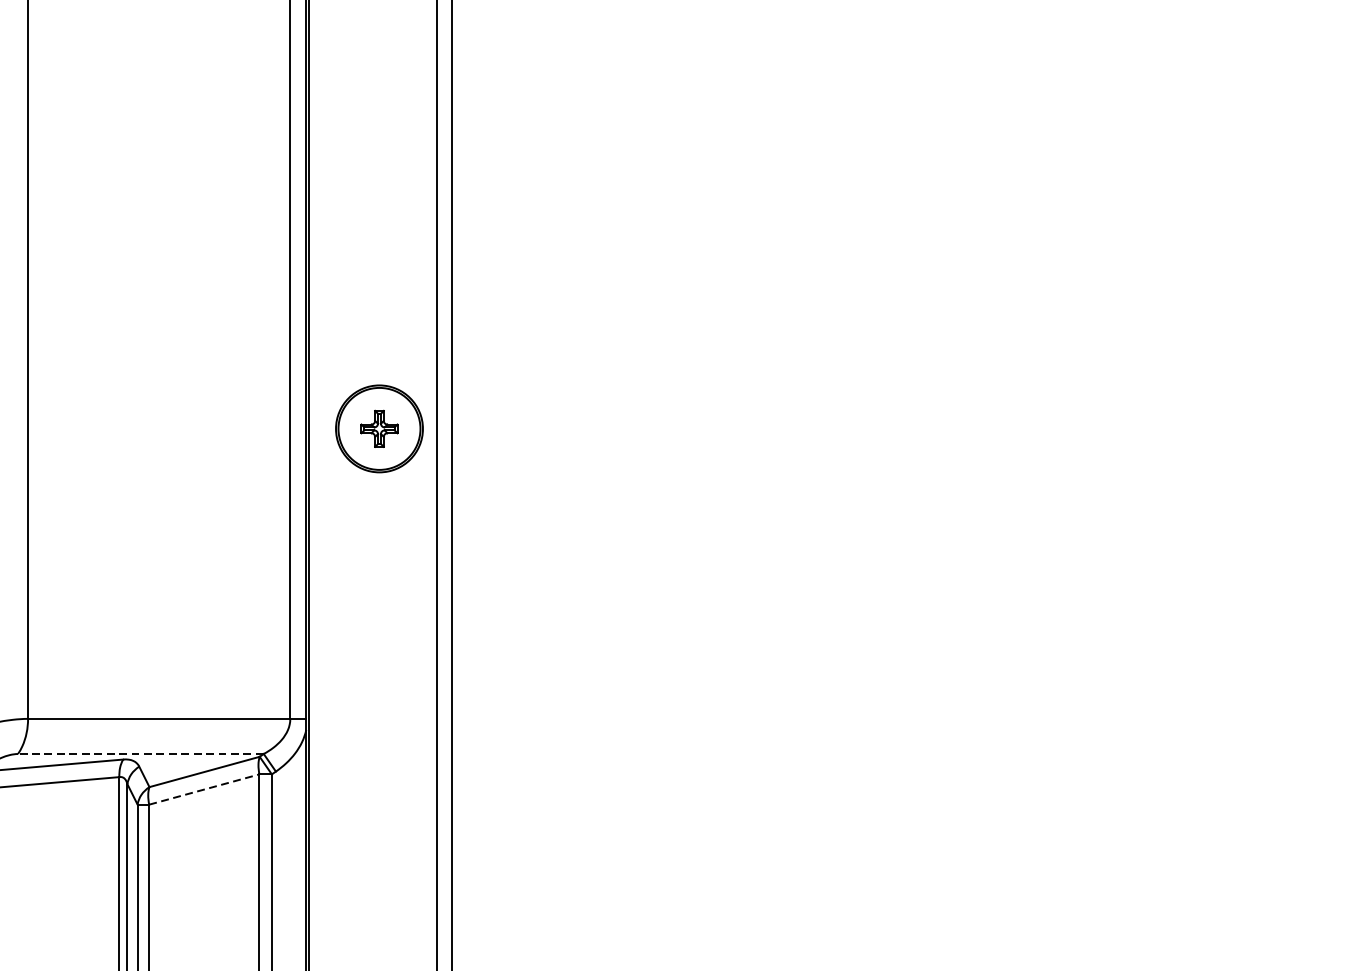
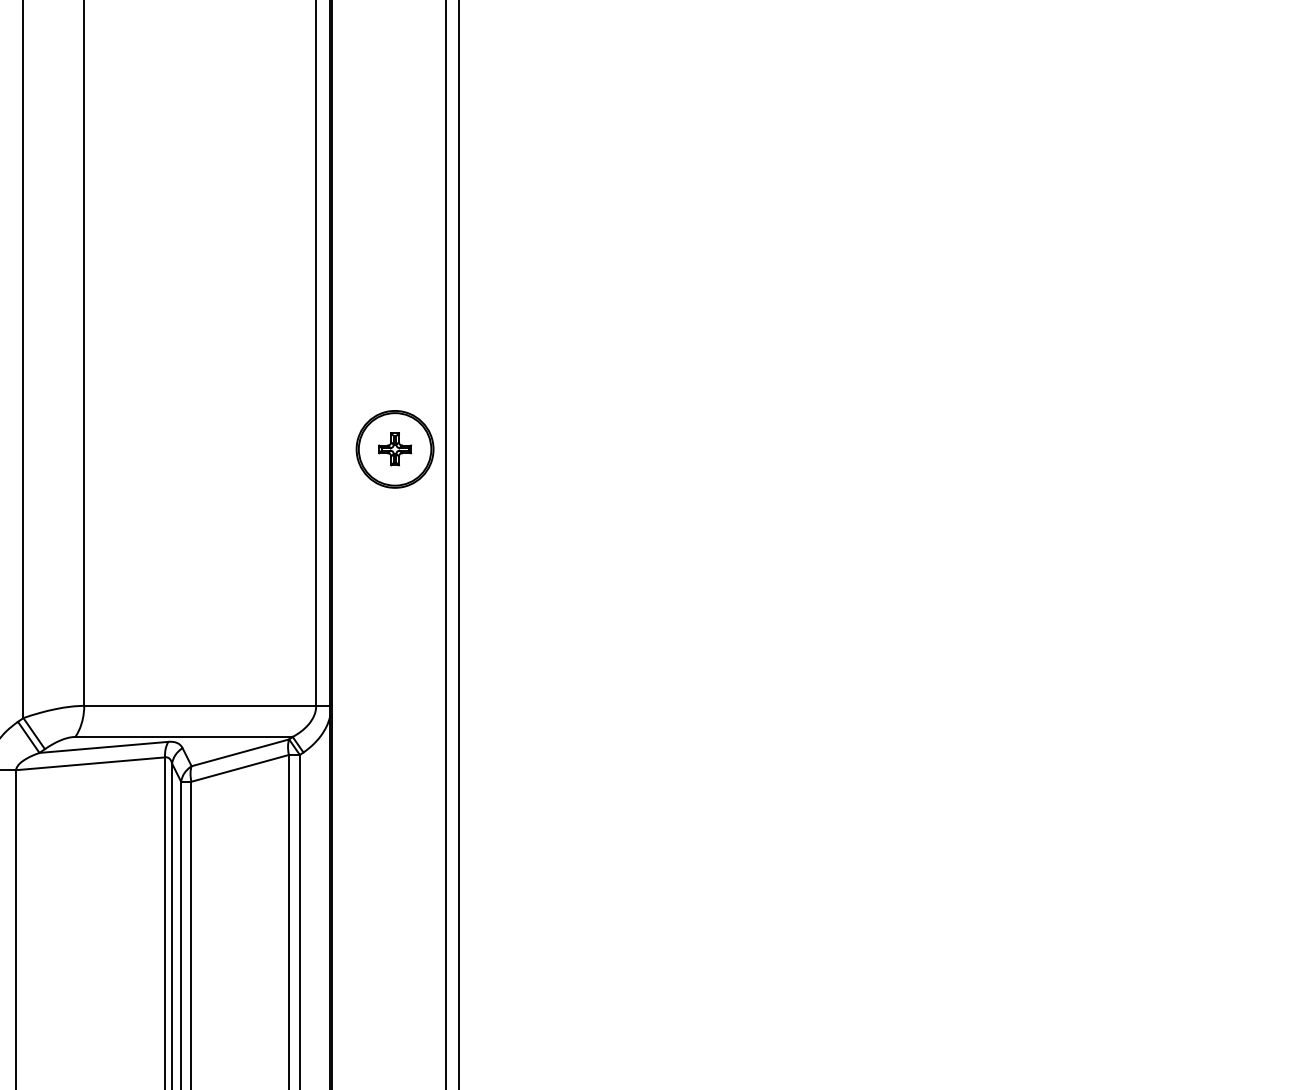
line: (141, 753) -> (184, 736), dashed -> solid
line: (204, 789) -> (240, 768), dashed -> solid

